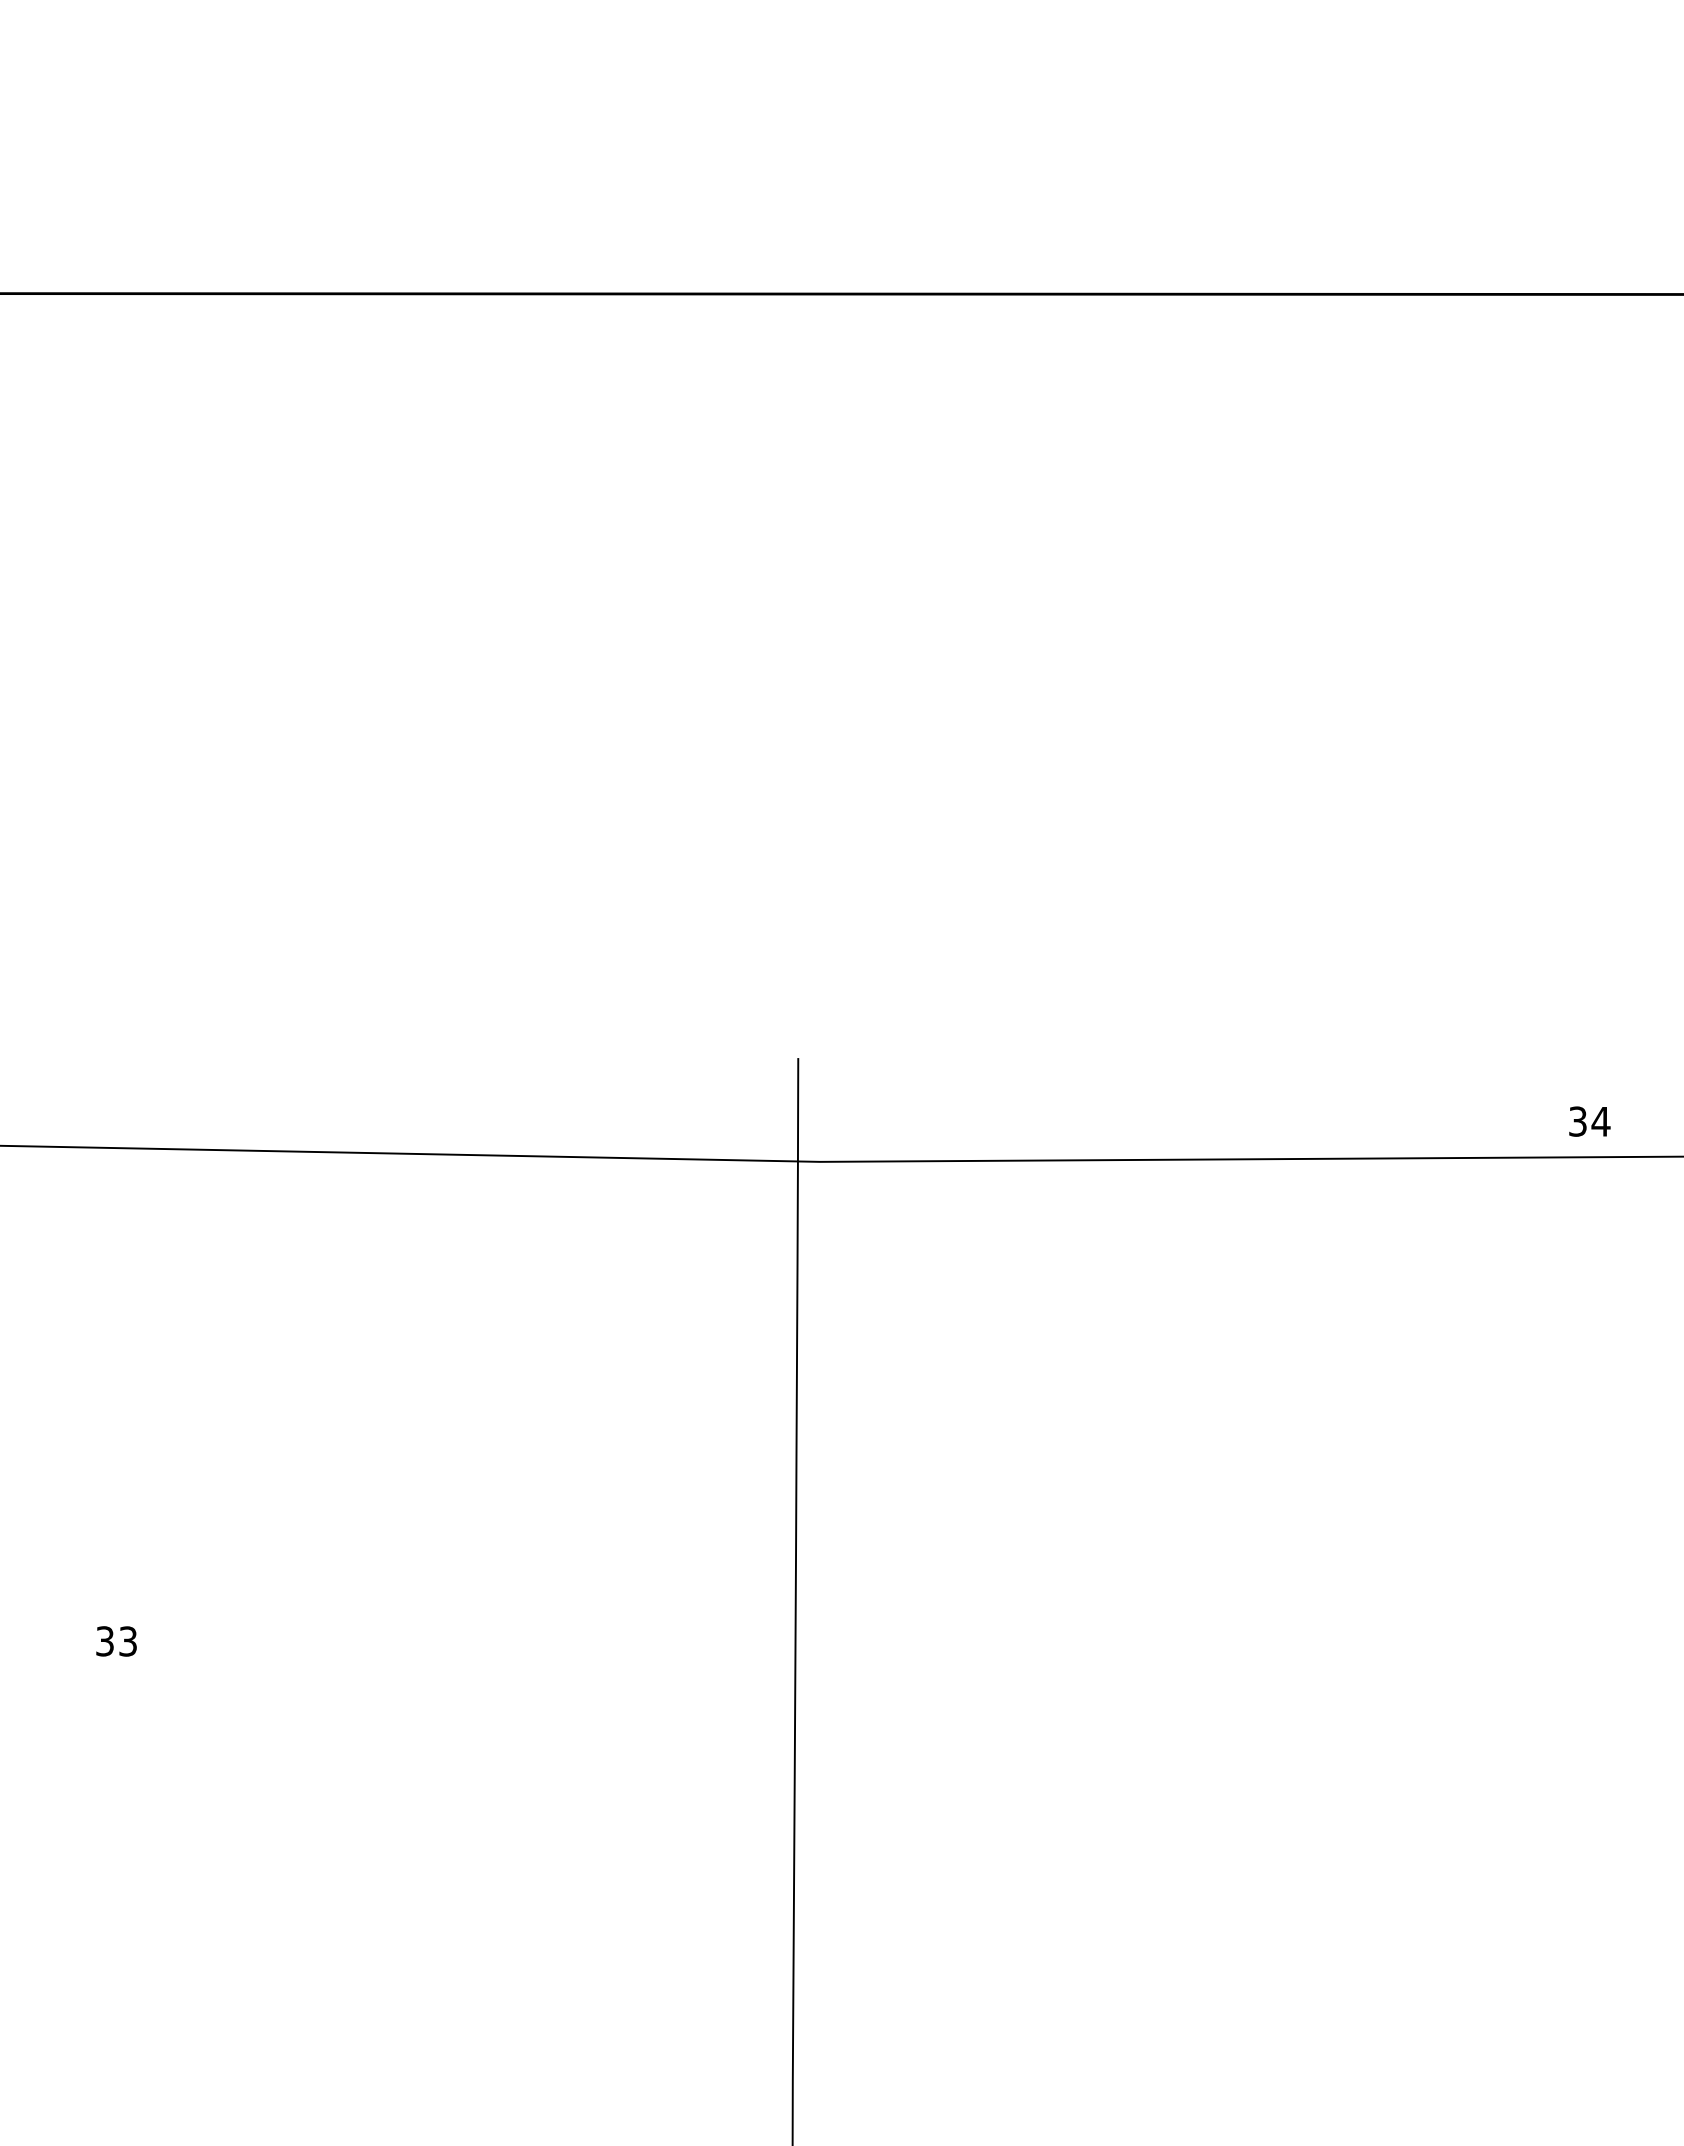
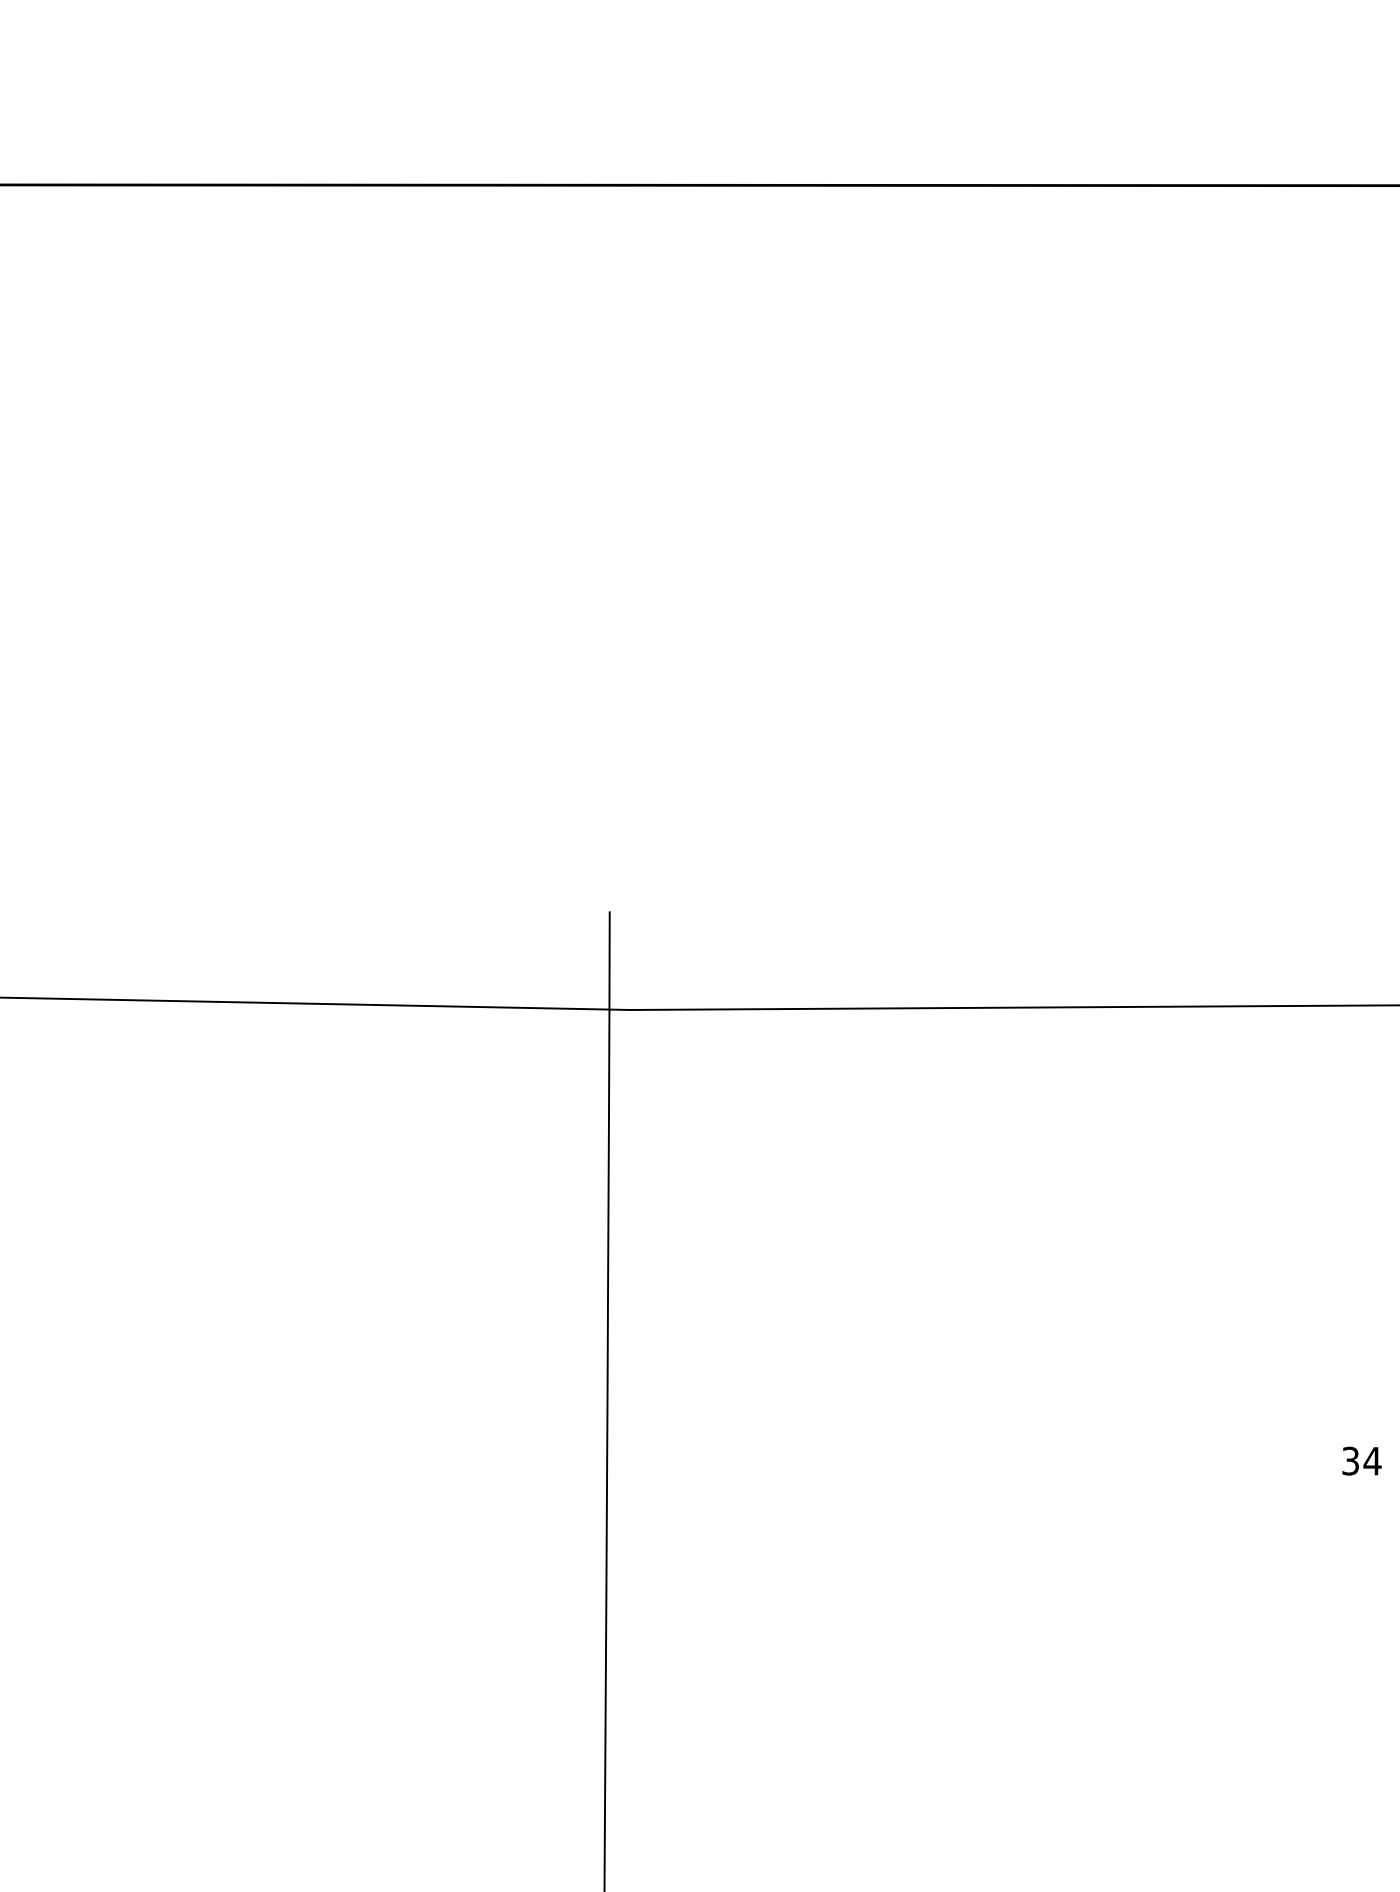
text: (1589, 1121) -> (1361, 1461), moved

